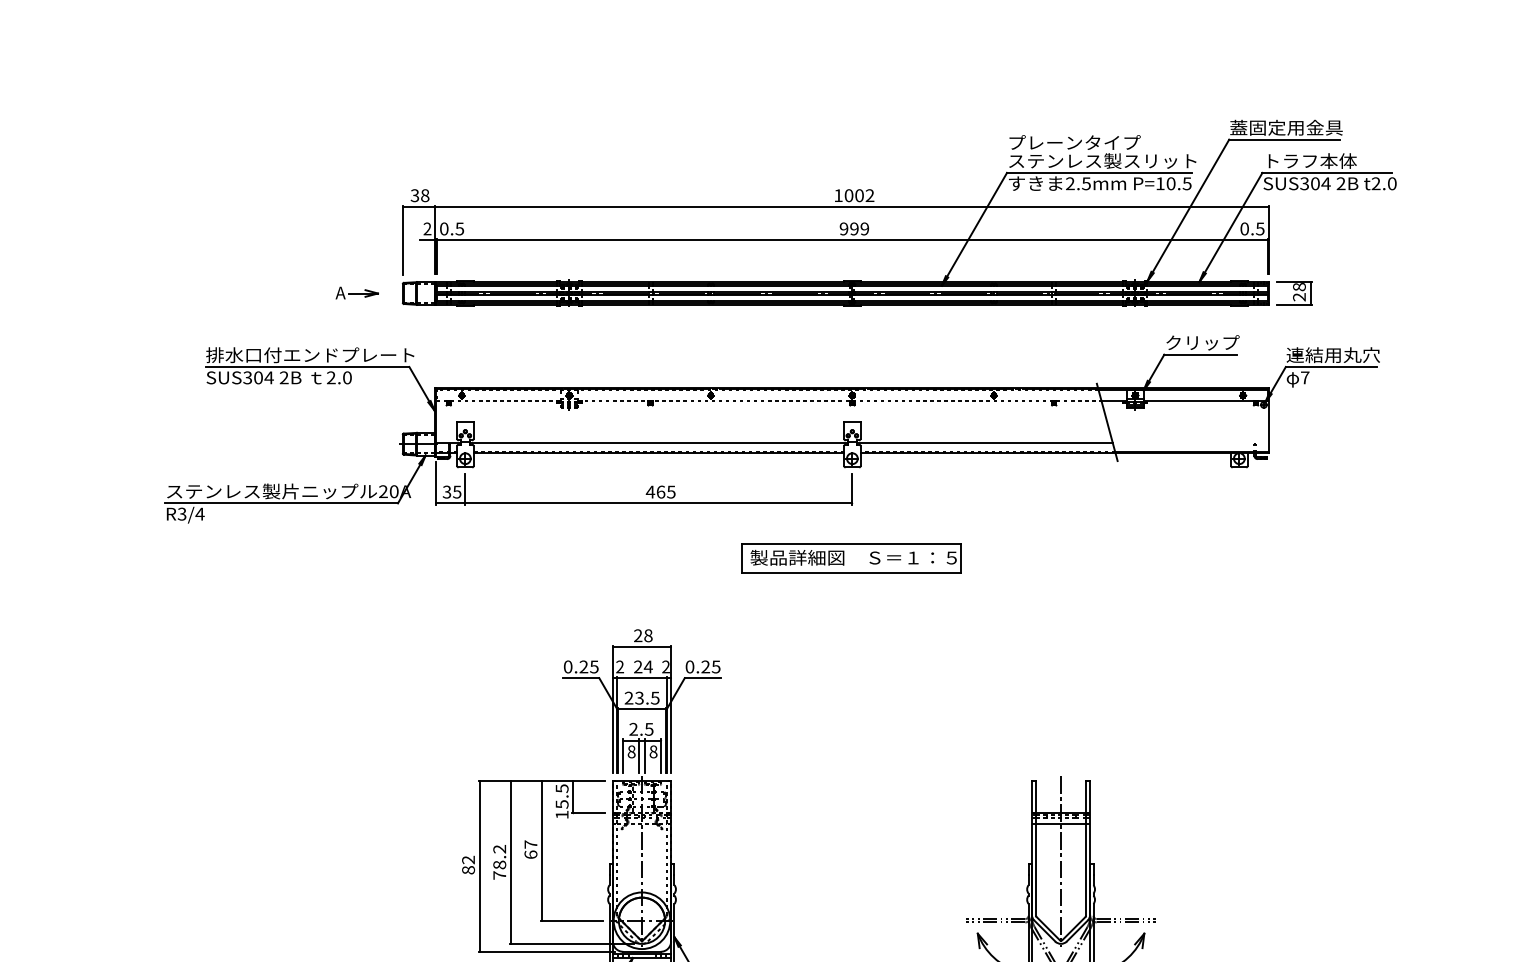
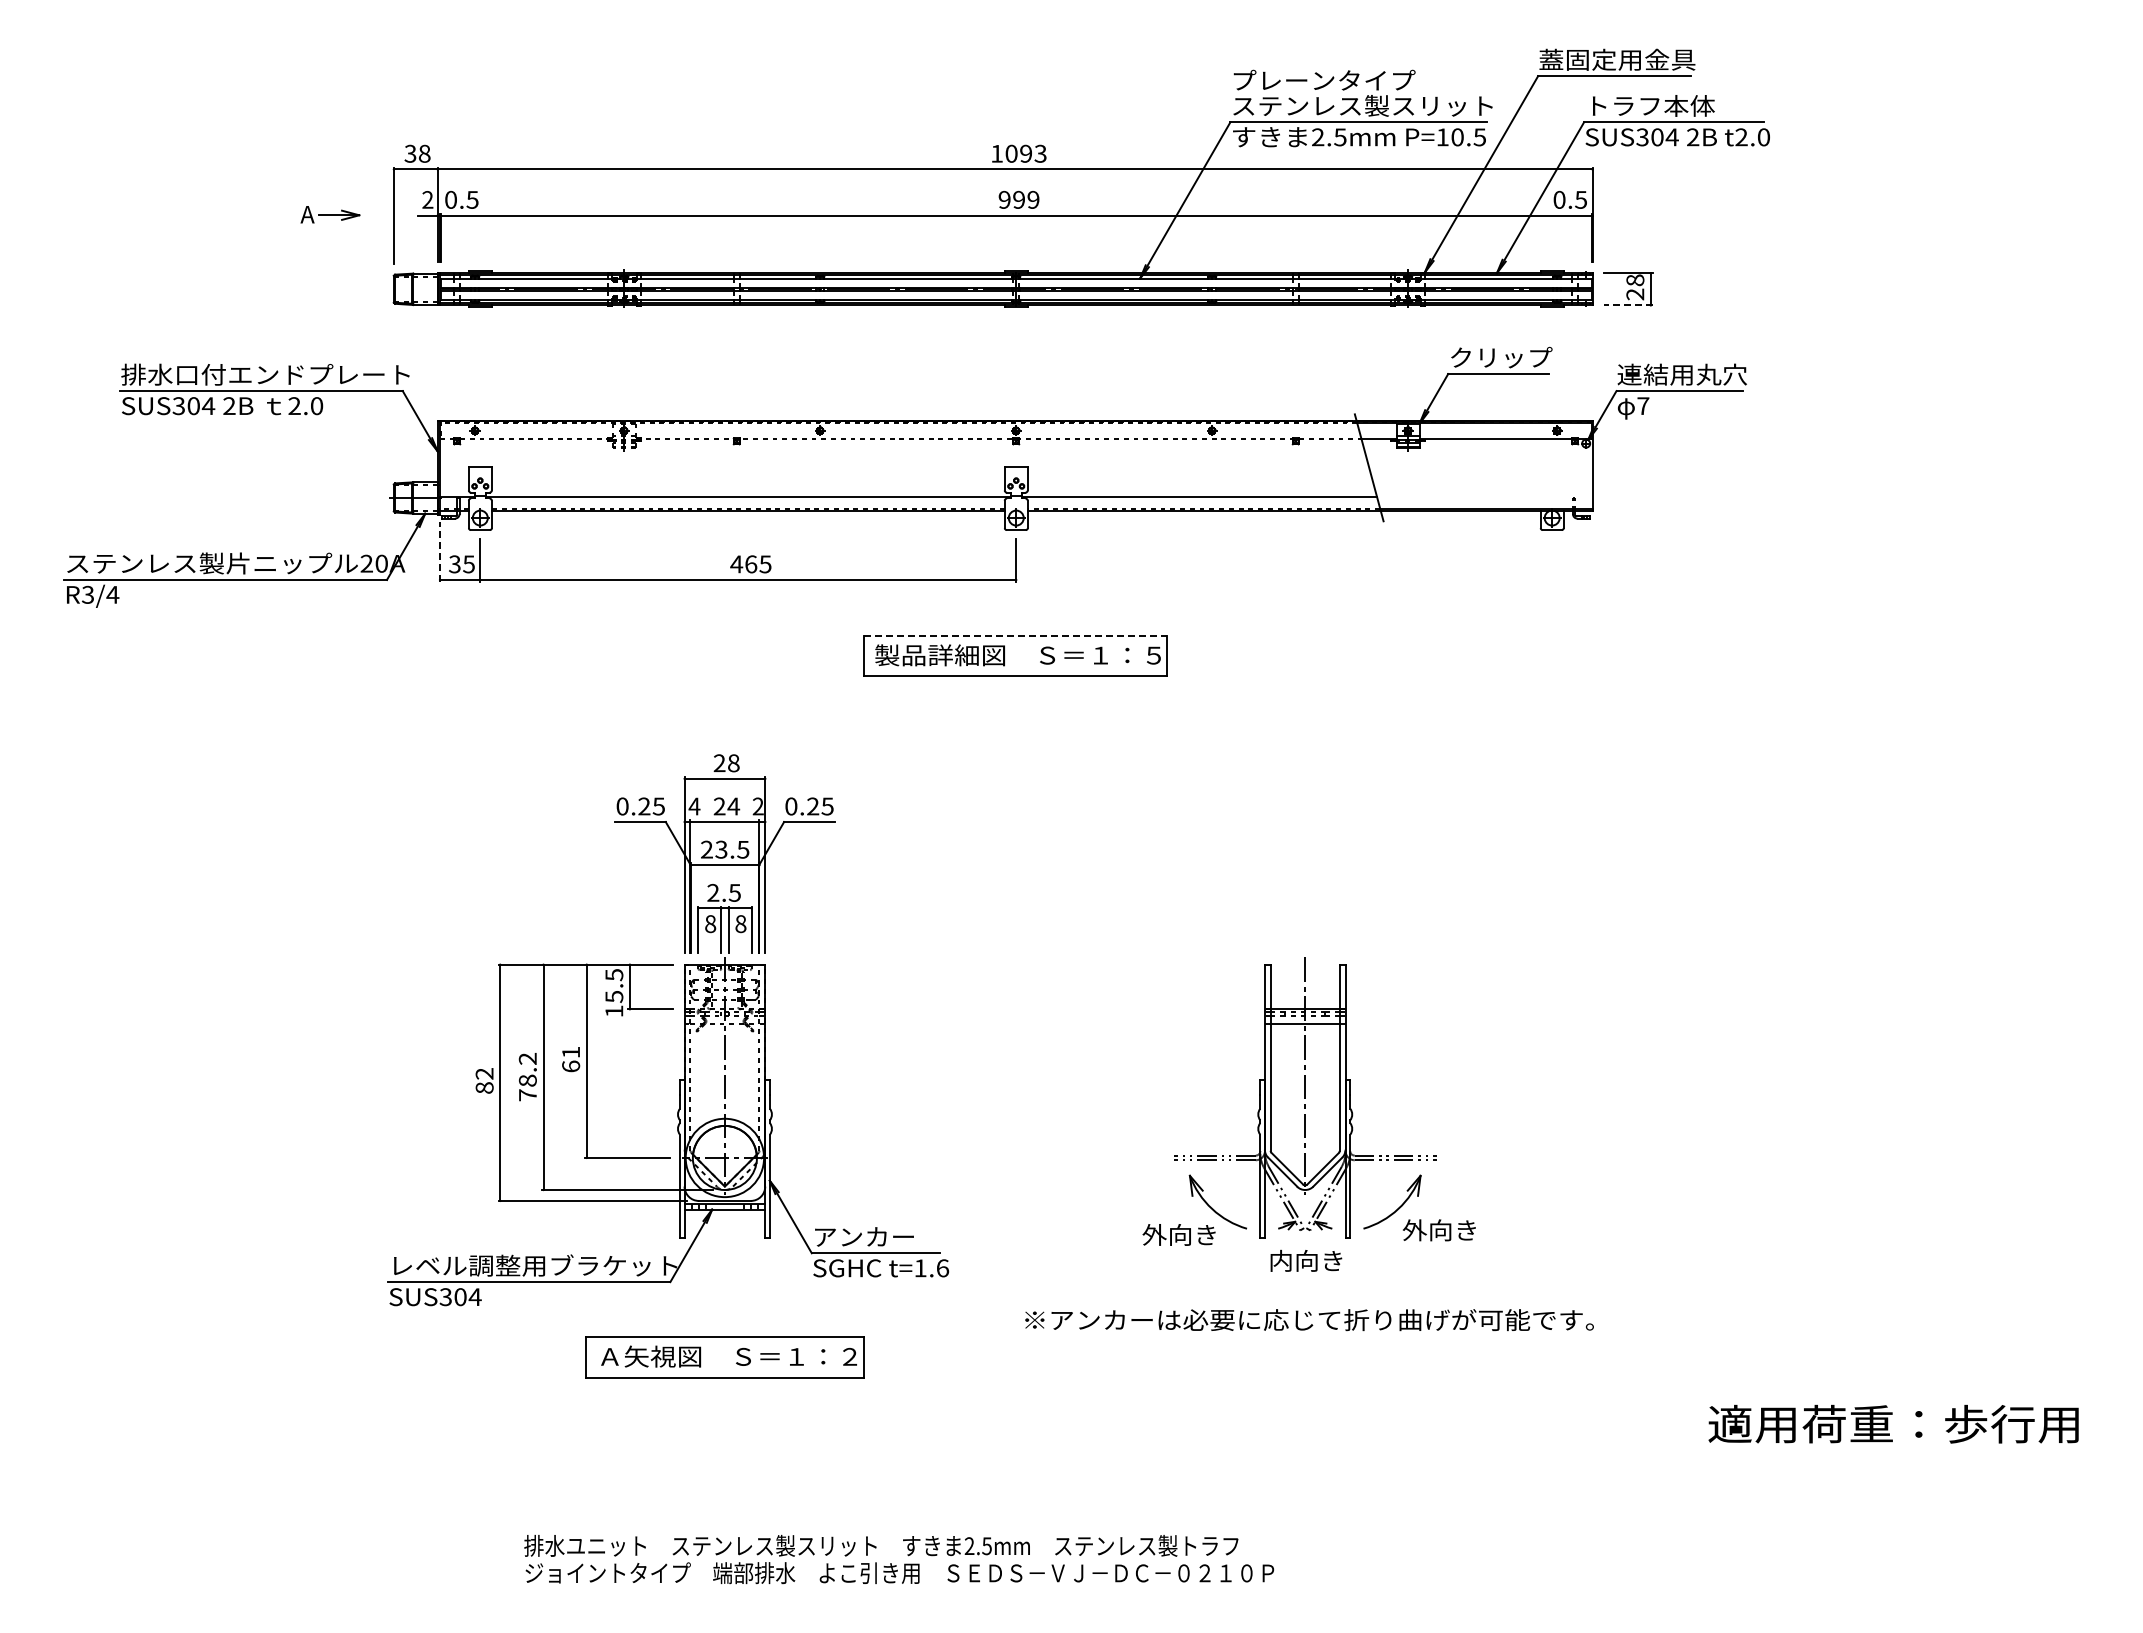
text: (864, 195) -> (1033, 153), 1002 -> 1093
part: (357, 292) -> (330, 214), moved
line: (1293, 305) -> (1627, 305), solid -> dashed
line: (436, 483) -> (440, 552), solid -> dashed
line: (851, 543) -> (1015, 635), solid -> dashed
text: (620, 666) -> (694, 806), 2 -> 4
text: (530, 844) -> (570, 1052), 67 -> 61

